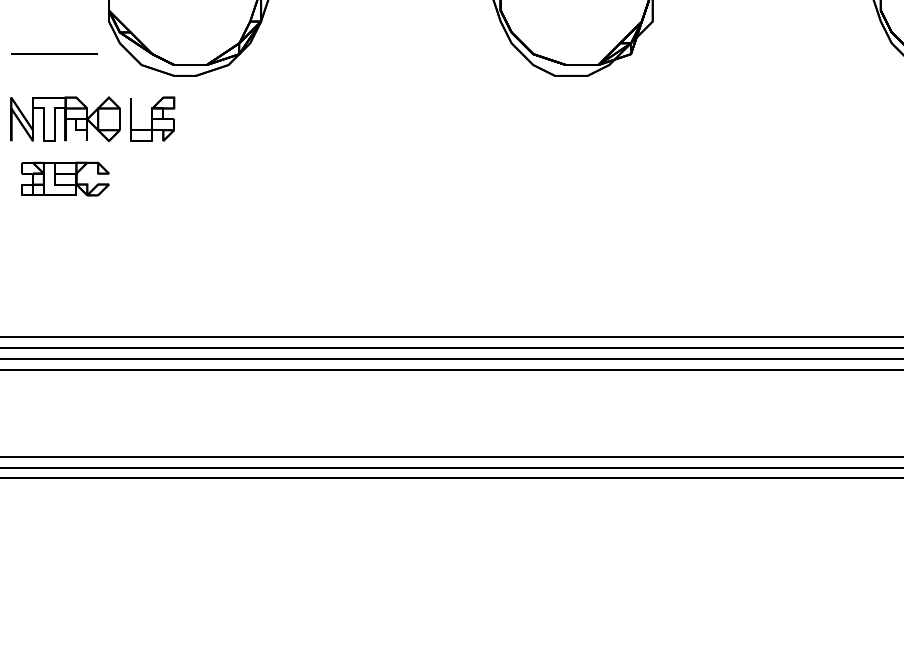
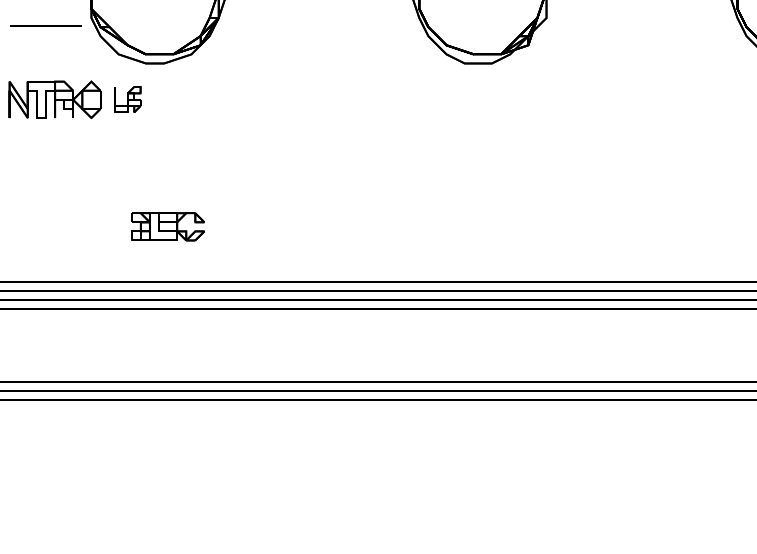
line: (54, 53) -> (45, 25), moved
part: (152, 118) -> (127, 99), size x0.7
part: (64, 178) -> (167, 226), moved

